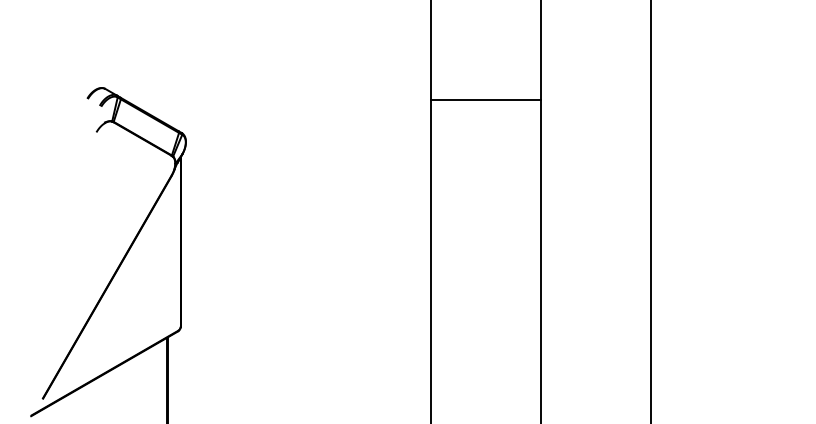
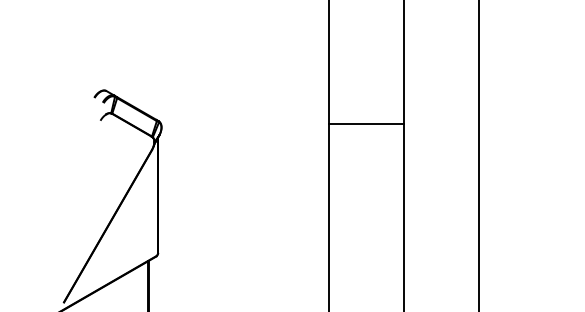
line: (484, 99) -> (365, 123), moved

